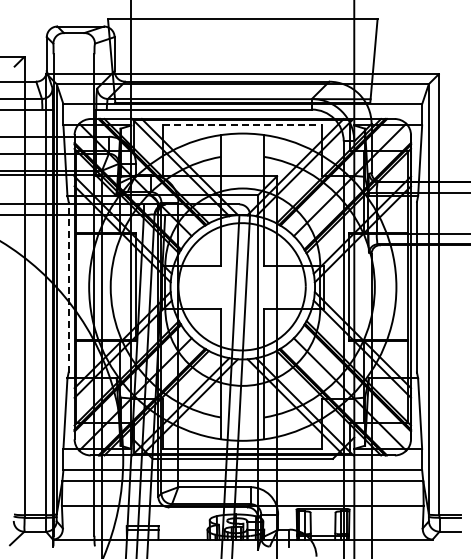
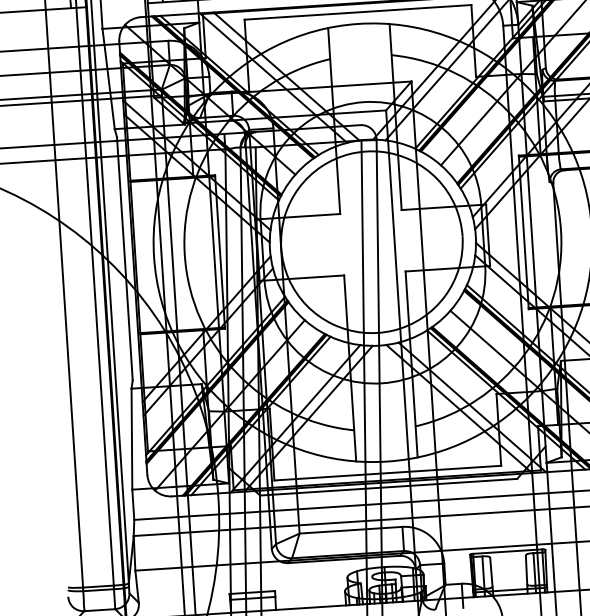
line: (242, 125) -> (357, 12), dashed -> solid
line: (68, 286) -> (124, 257), dashed -> solid

